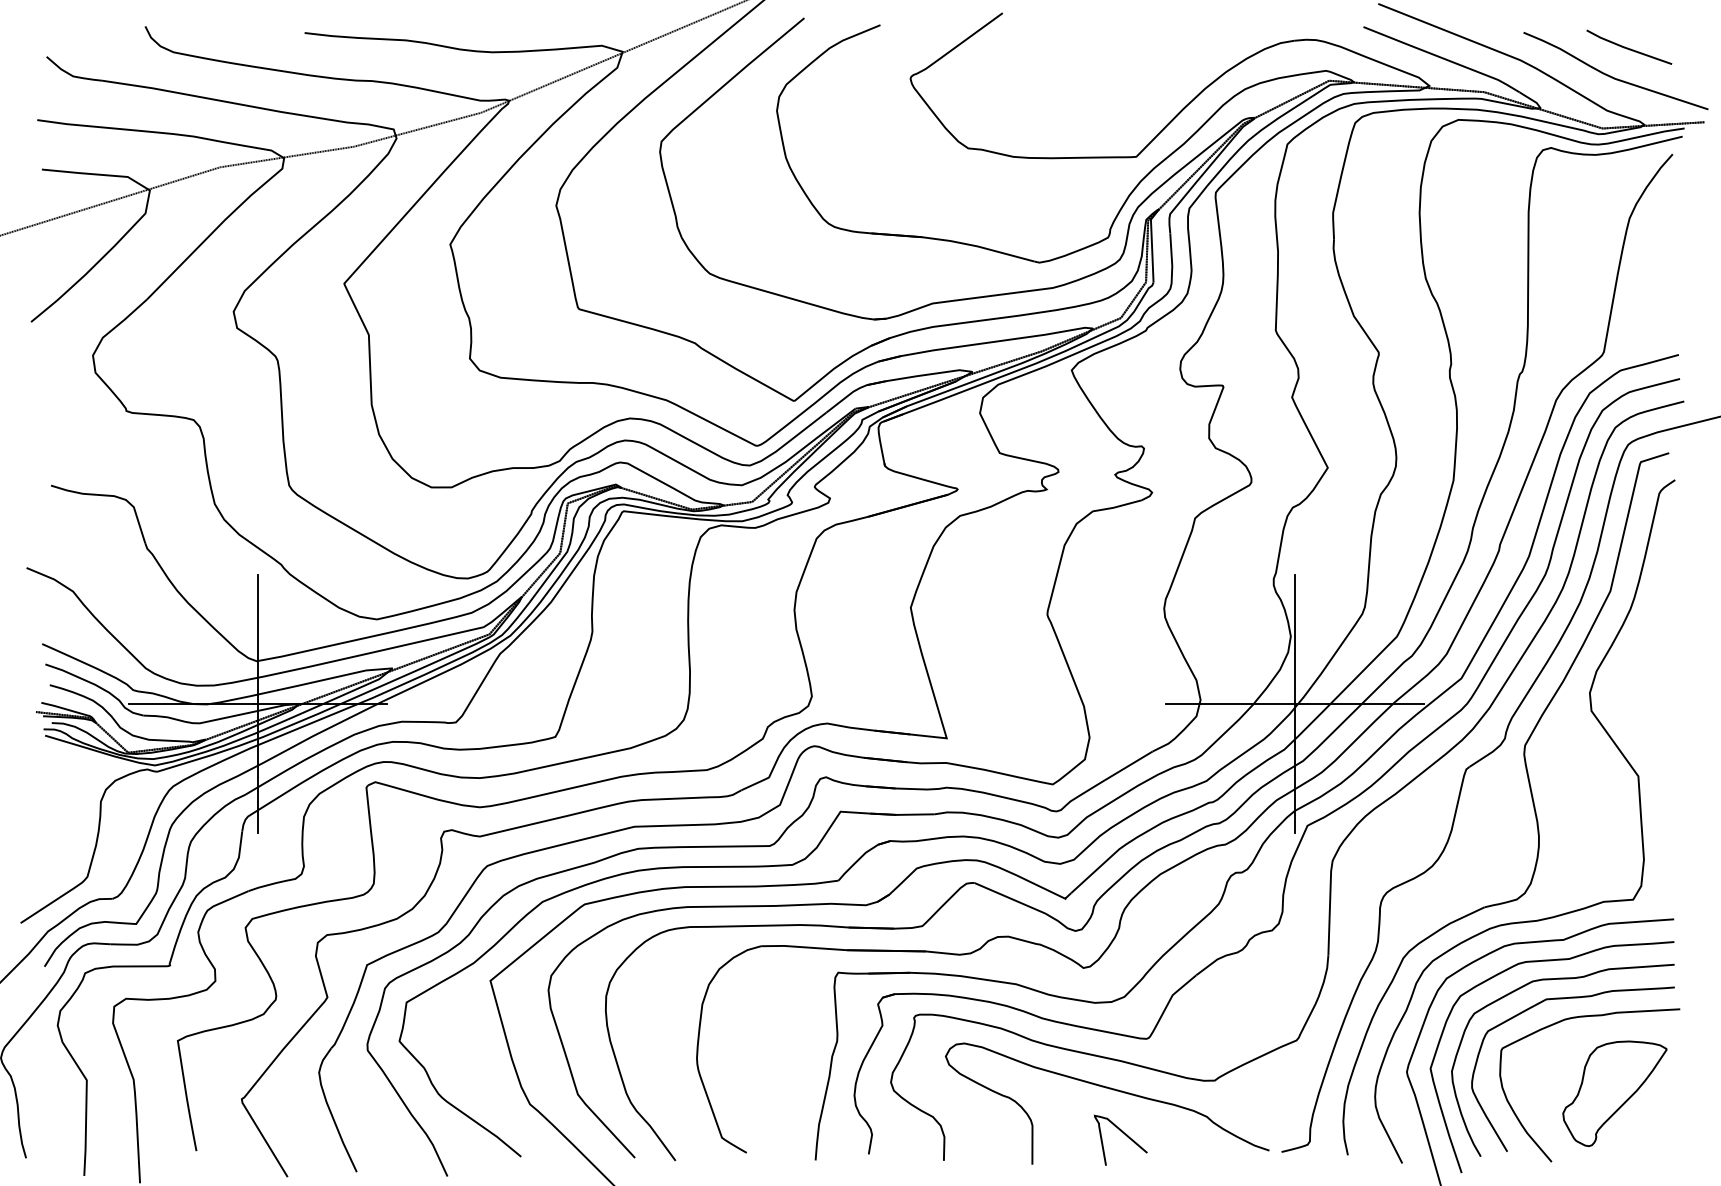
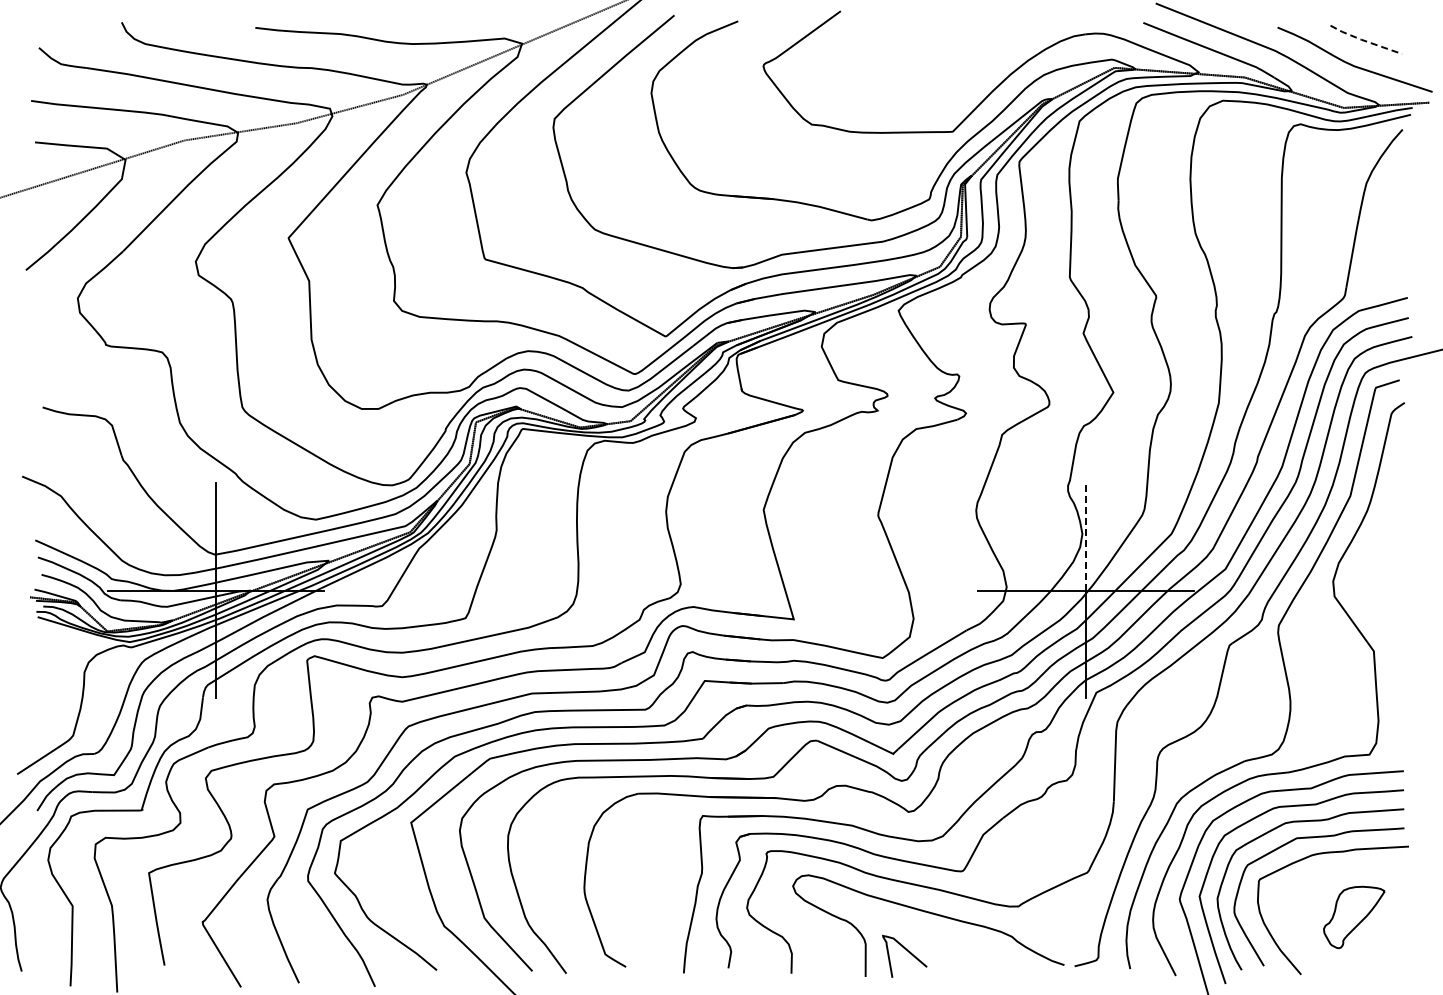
line: (1628, 49) -> (1365, 41), solid -> dashed
line: (1295, 639) -> (1086, 536), solid -> dashed
part: (1615, 1093) -> (1354, 917), size x0.7
curve: (1124, 1134) -> (907, 951), moved

